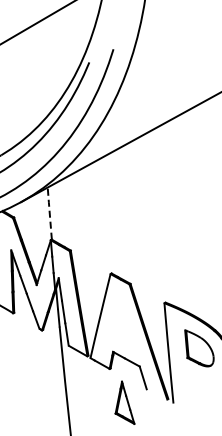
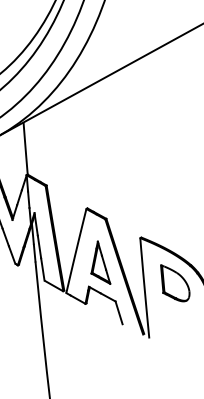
line: (49, 213) -> (25, 148), dashed -> solid
part: (124, 402) -> (100, 262), moved

